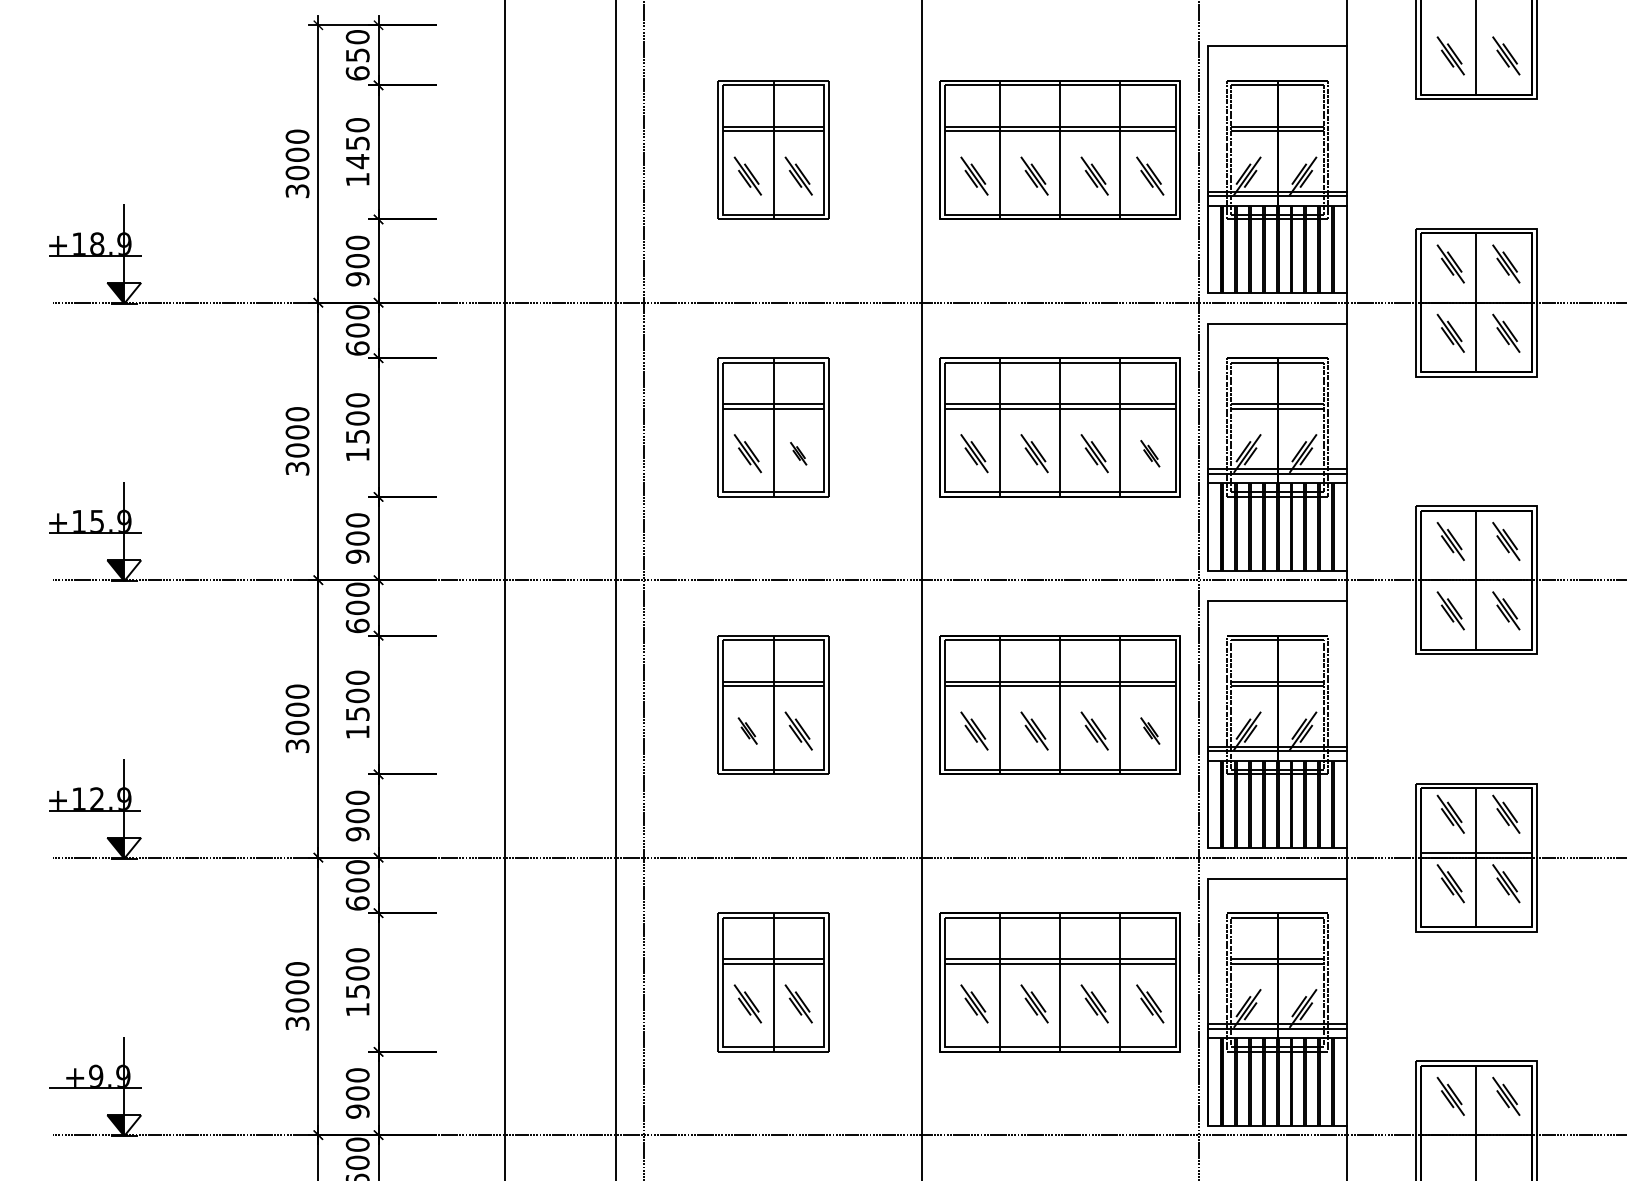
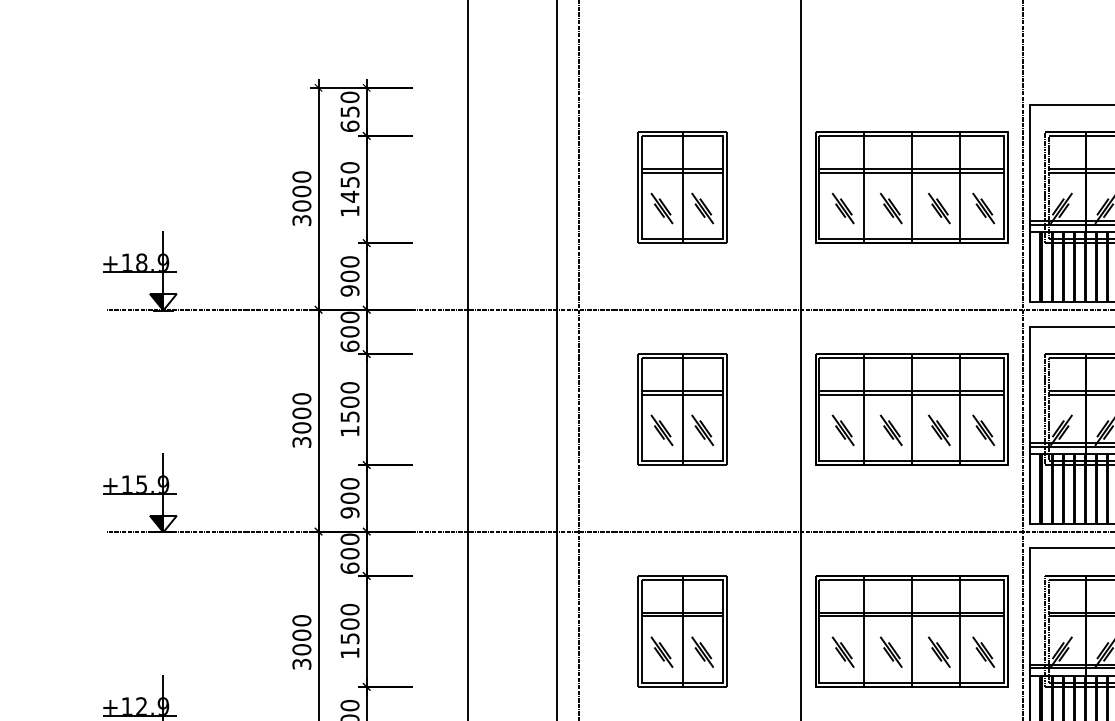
part: (798, 453) -> (702, 430), size x1.67
part: (1150, 453) -> (983, 430), size x1.43
part: (747, 730) -> (661, 651), size x1.43
part: (1150, 730) -> (983, 651), size x1.43

